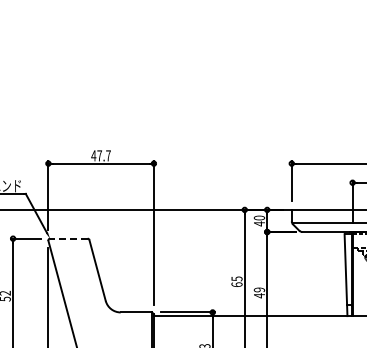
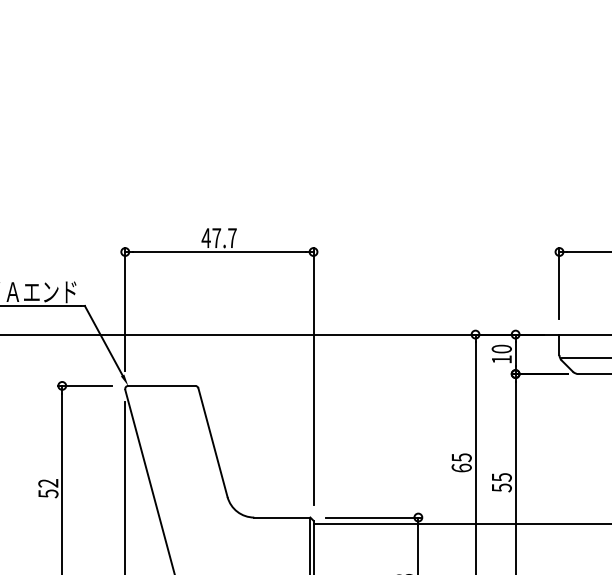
text: (259, 223) -> (501, 358), 40 -> 10
line: (68, 238) -> (161, 385), dashed -> solid
text: (259, 292) -> (501, 481), 49 -> 55

